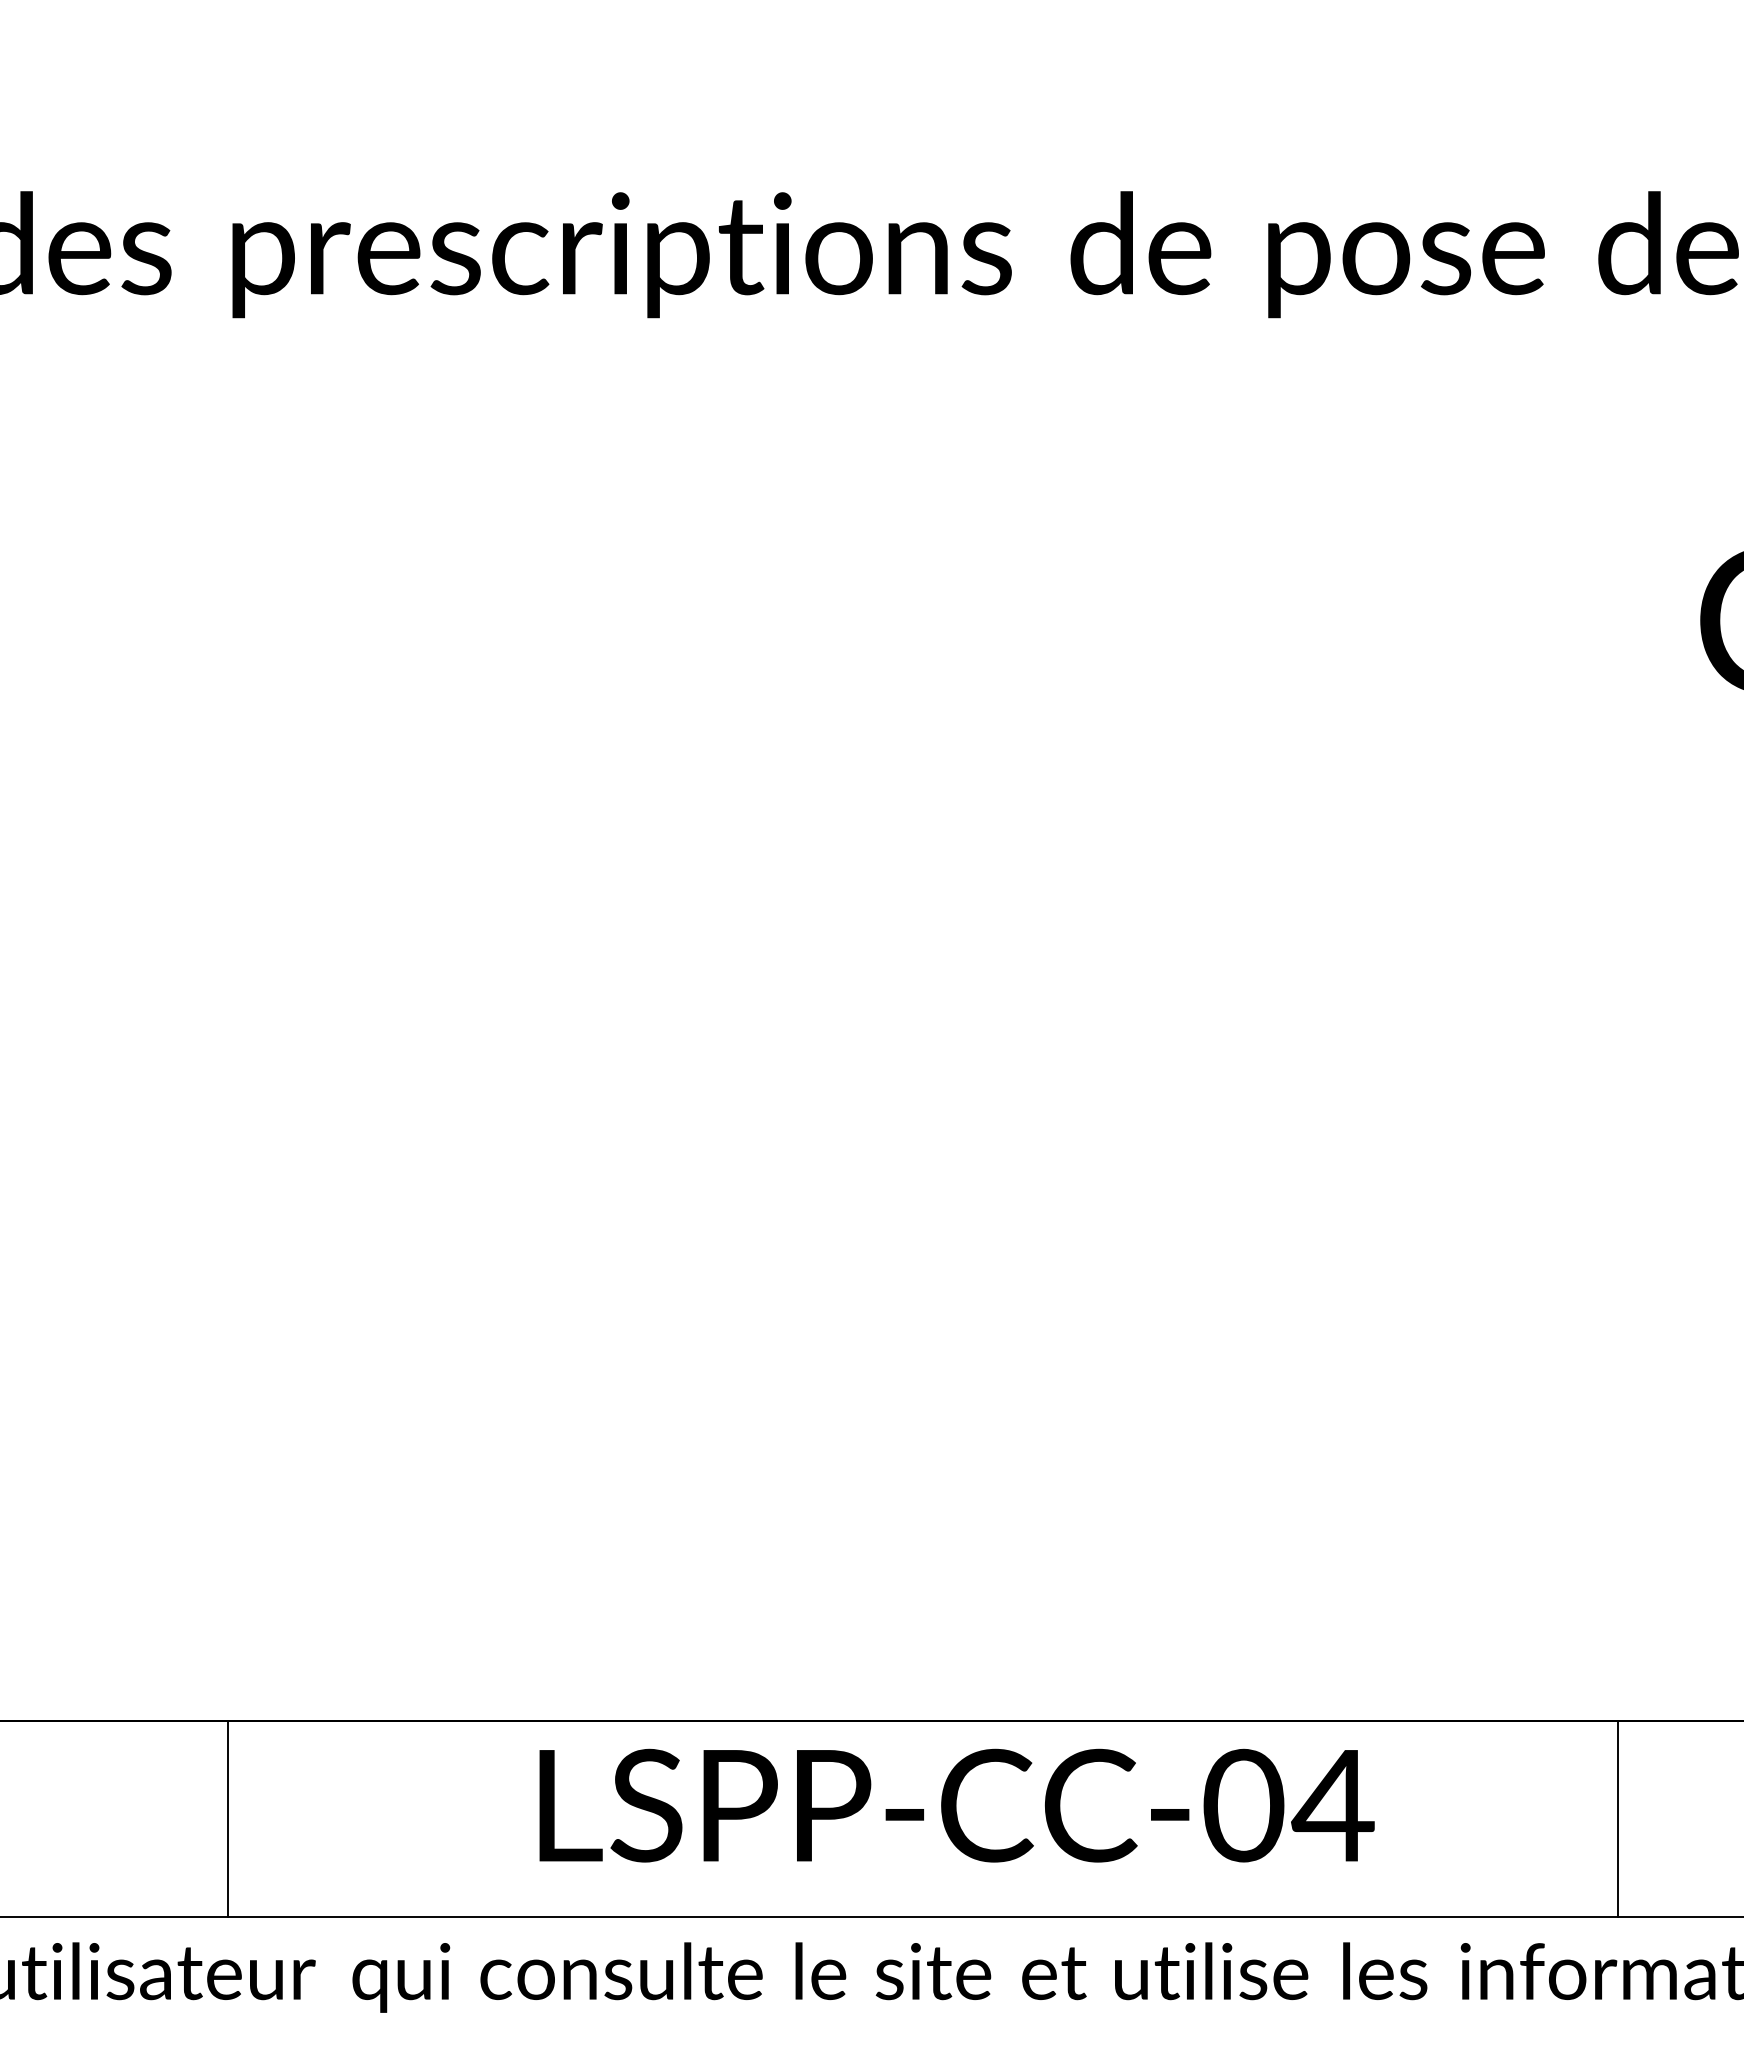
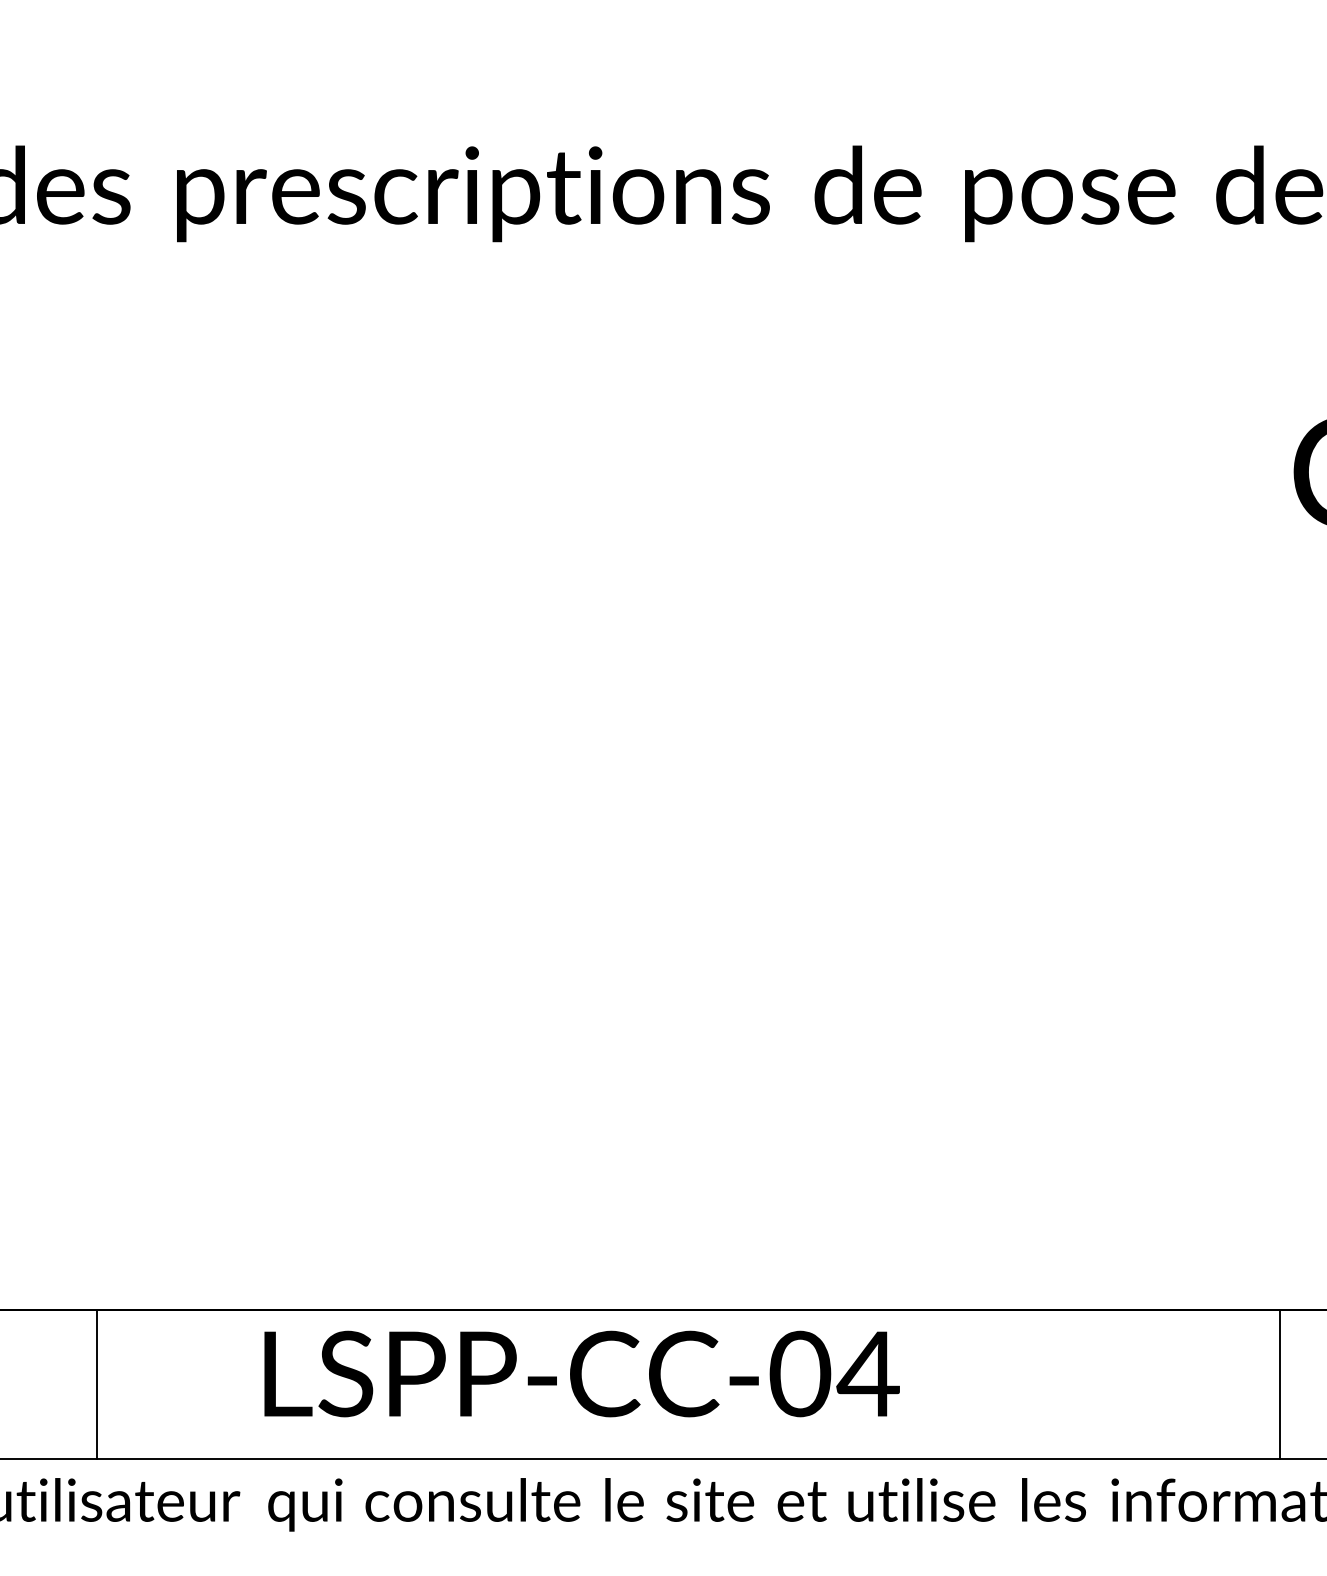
text: (956, 1805) -> (581, 1373), moved
line: (227, 1819) -> (97, 1384), moved
line: (1618, 1819) -> (1280, 1384), moved

